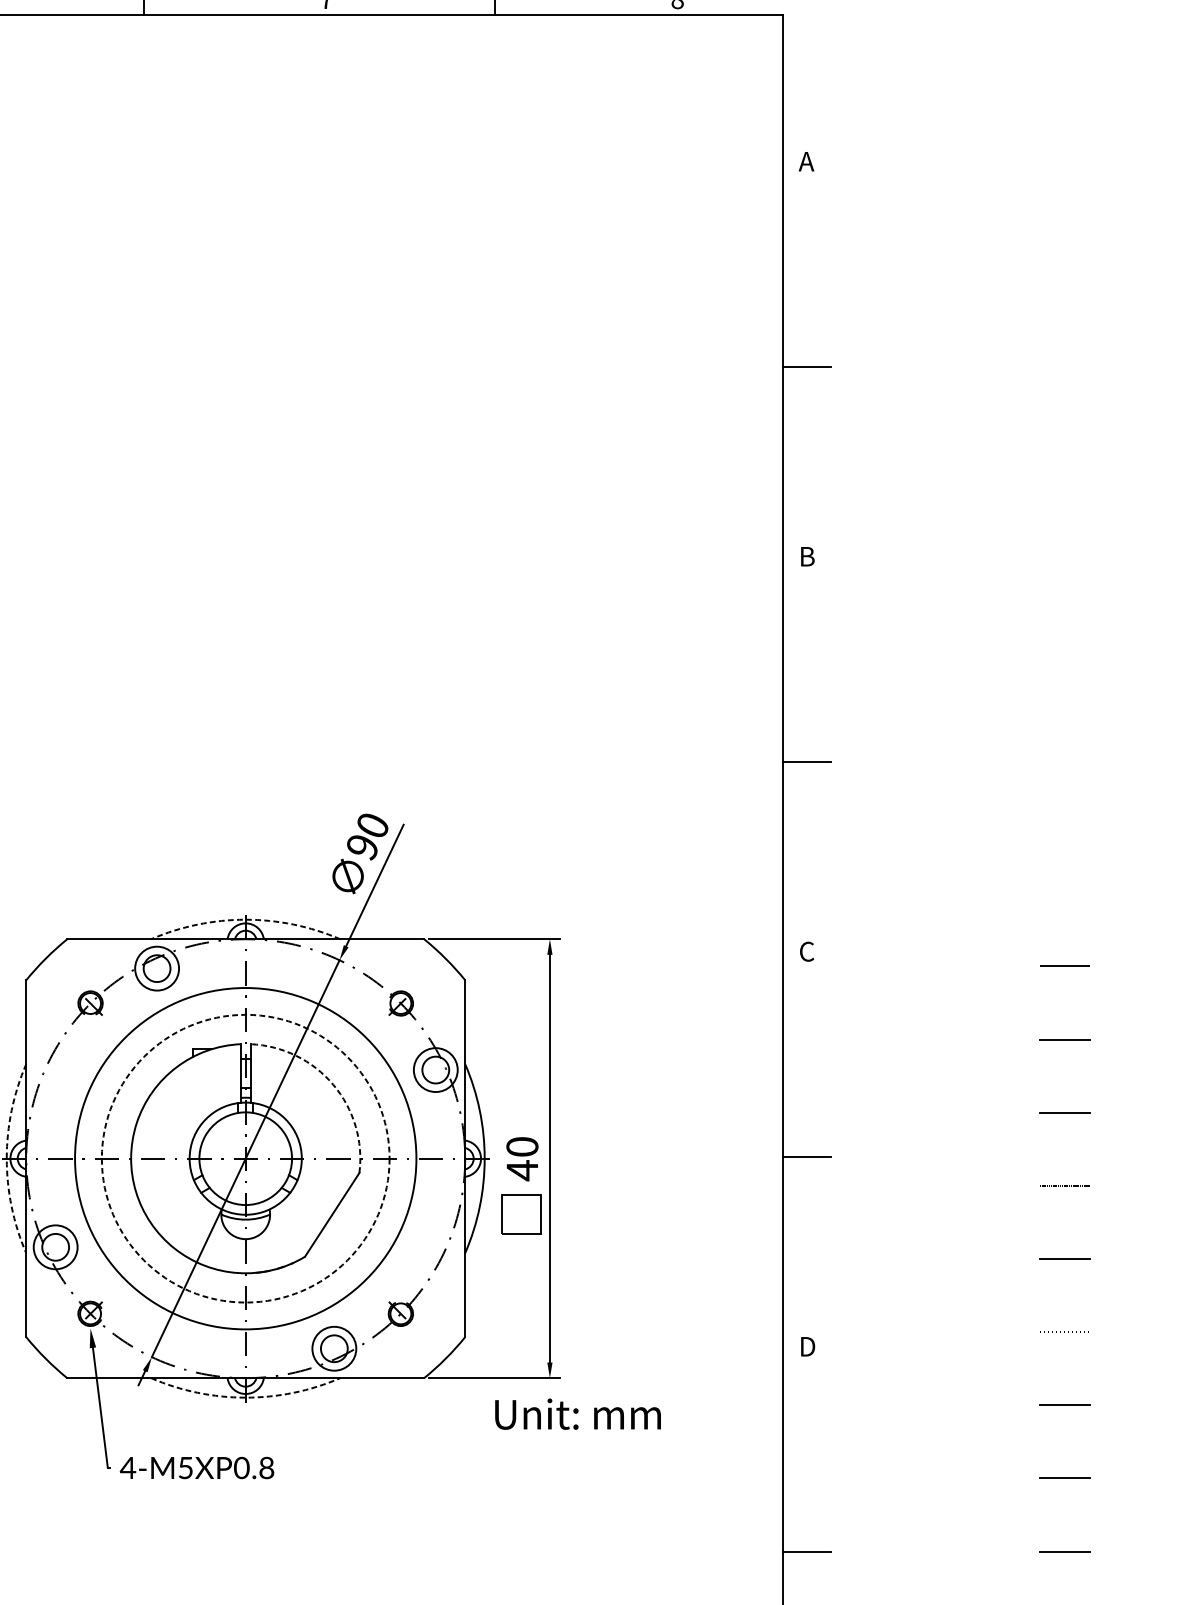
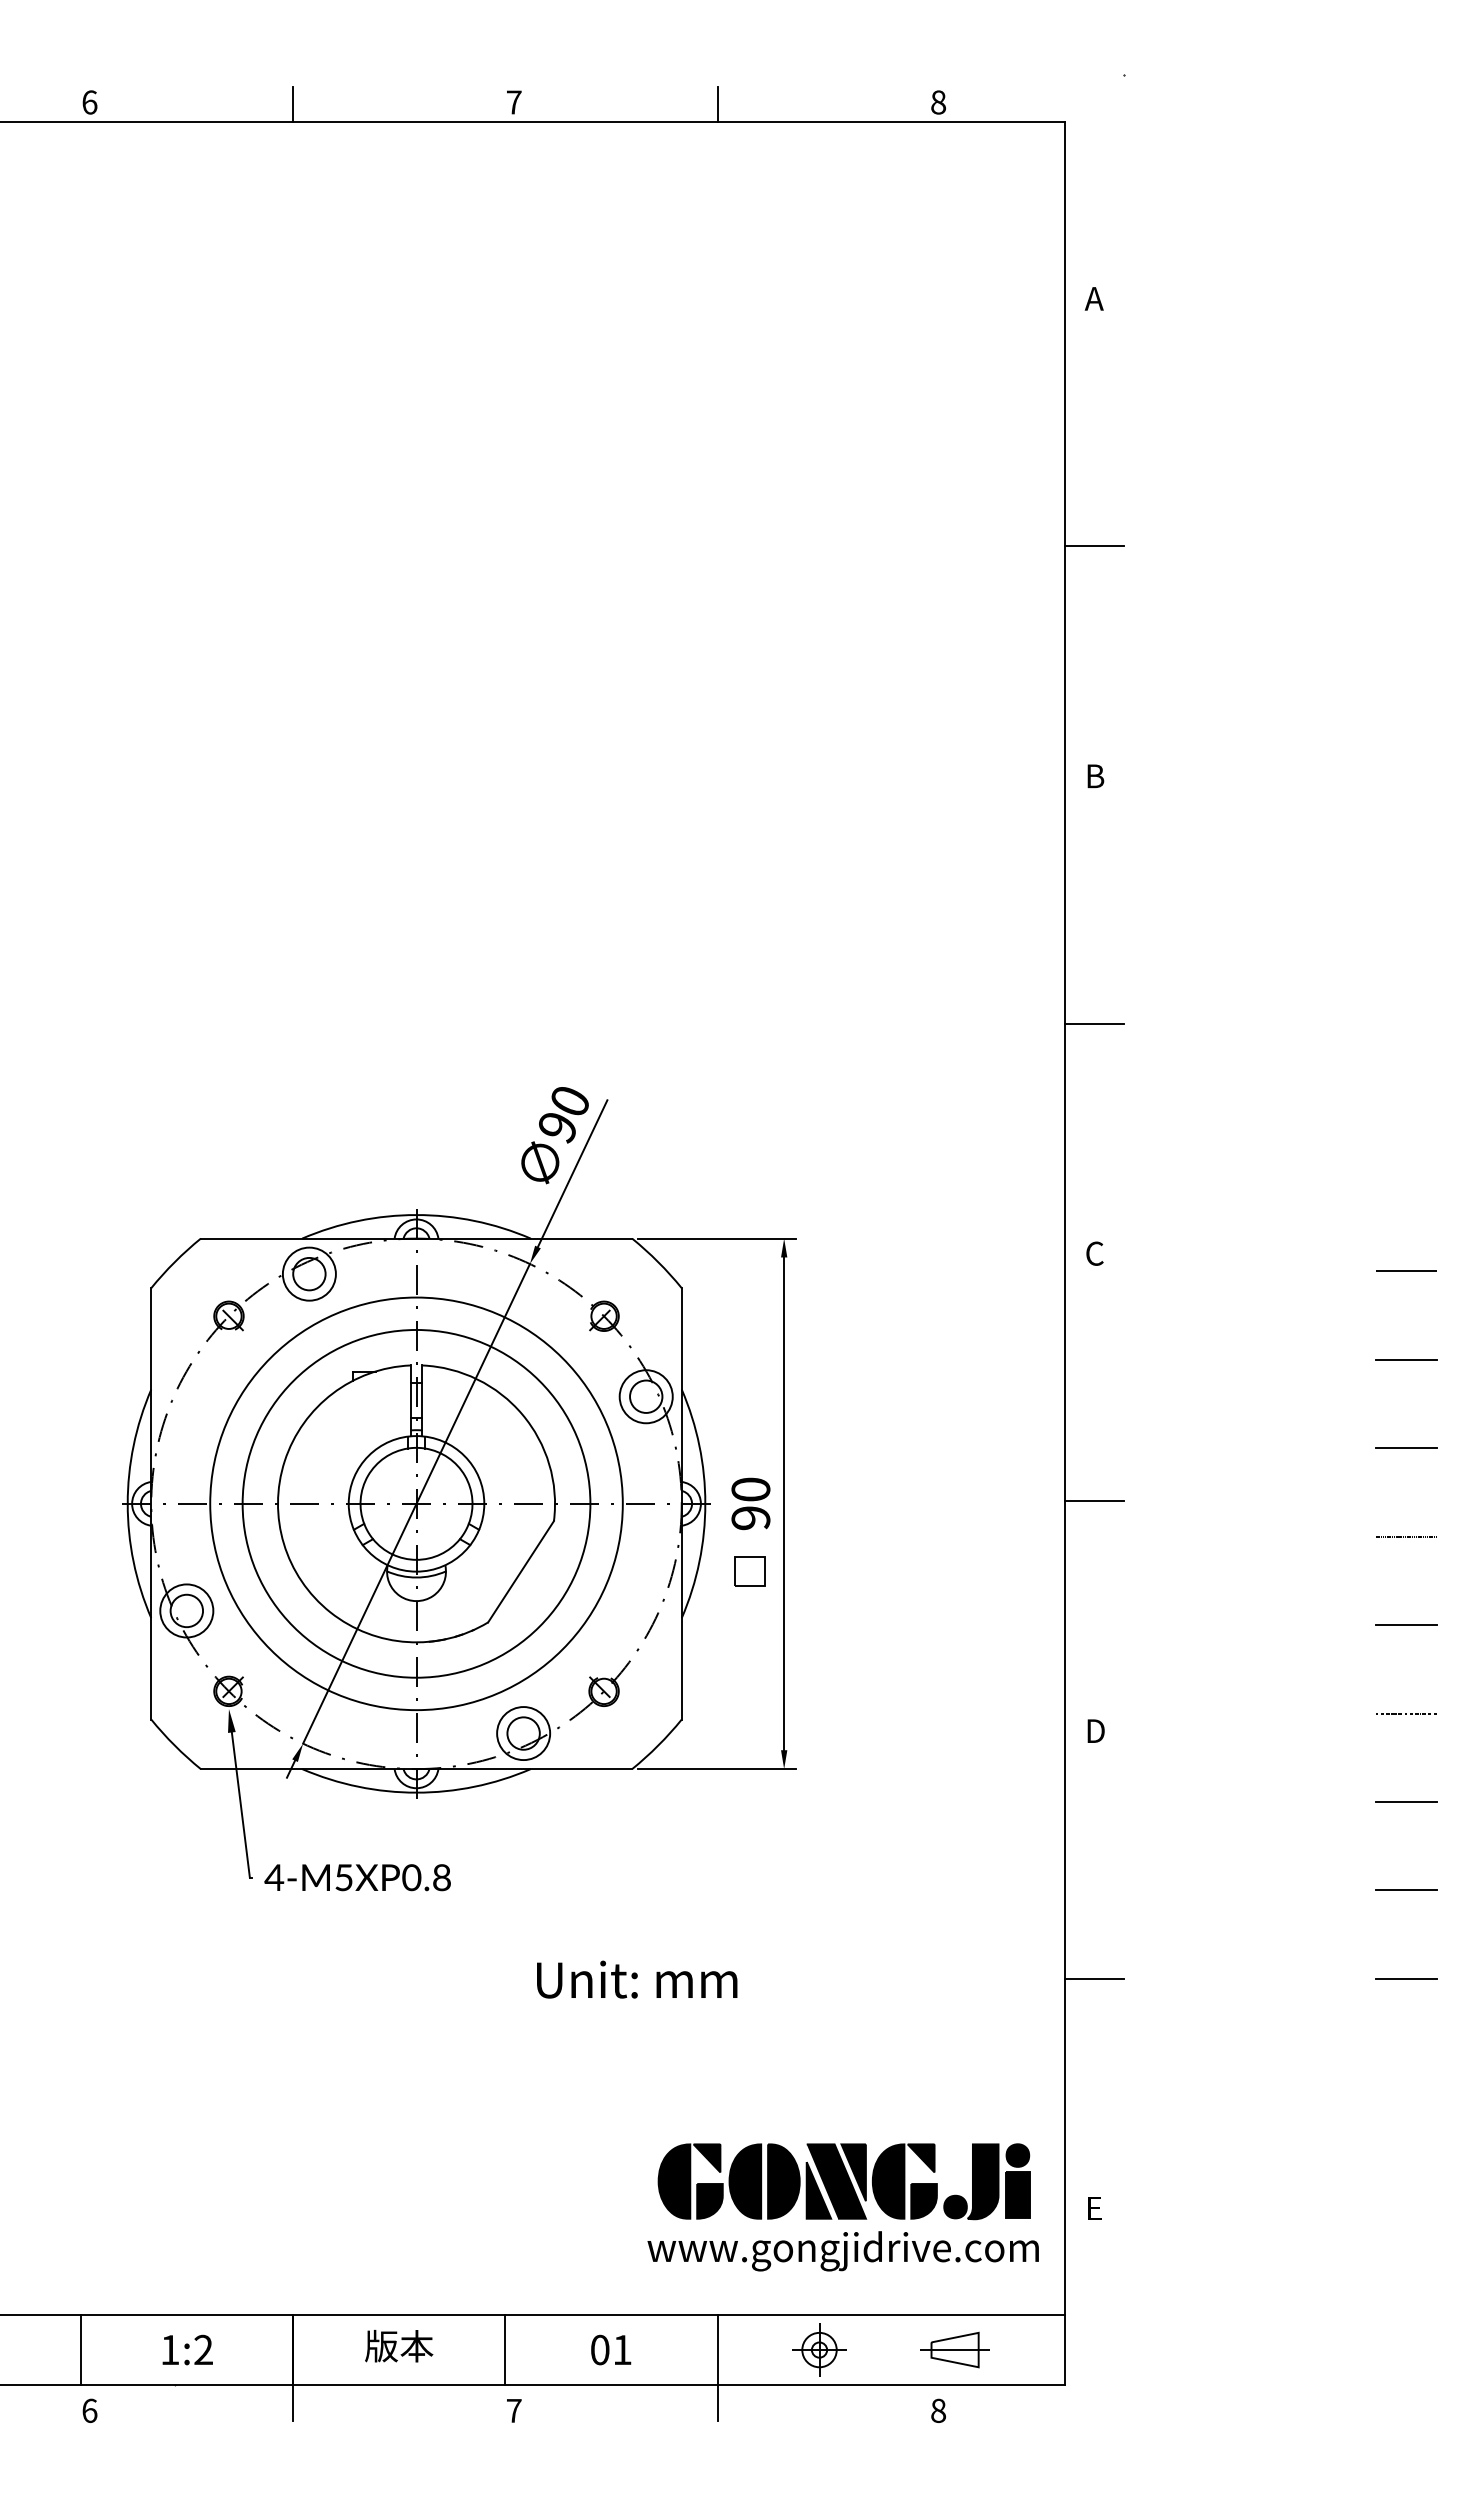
arc: (245, 920) -> (416, 1215), dashed -> solid
arc: (333, 1084) -> (522, 1414), dashed -> solid
arc: (6, 1158) -> (127, 1503), dashed -> solid
circle: (245, 1158) -> (416, 1503), dashed -> solid
text: (522, 1170) -> (750, 1518), 40 -> 90
part: (521, 1214) -> (749, 1571), size x0.62
arc: (245, 1397) -> (416, 1792), dashed -> solid
text: (578, 1414) -> (637, 1979), moved

